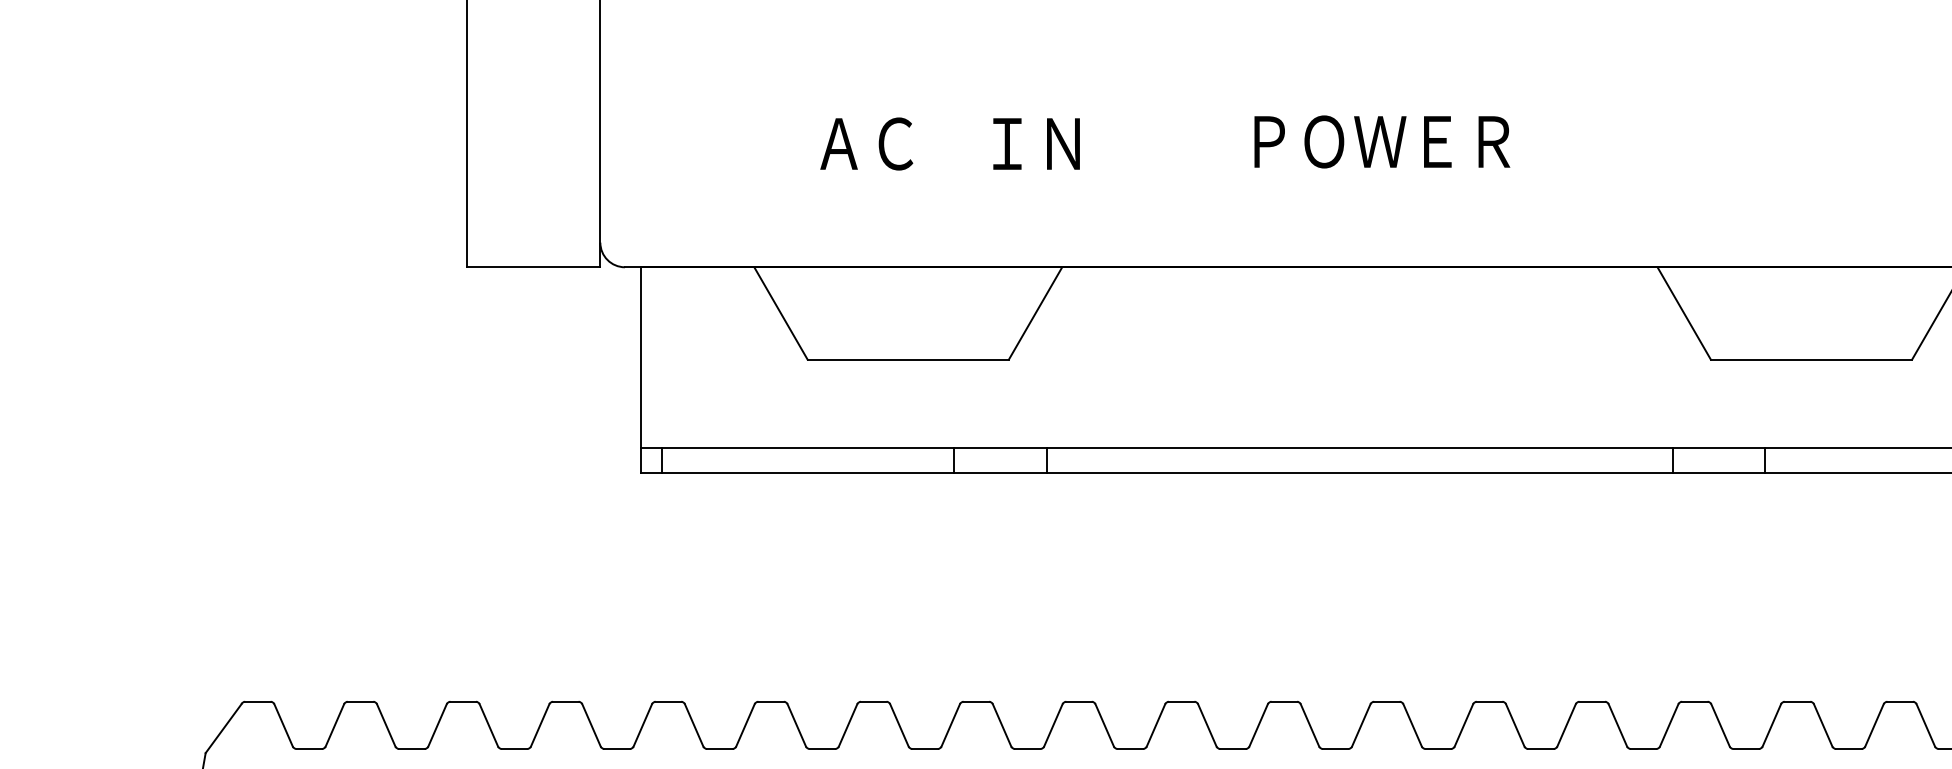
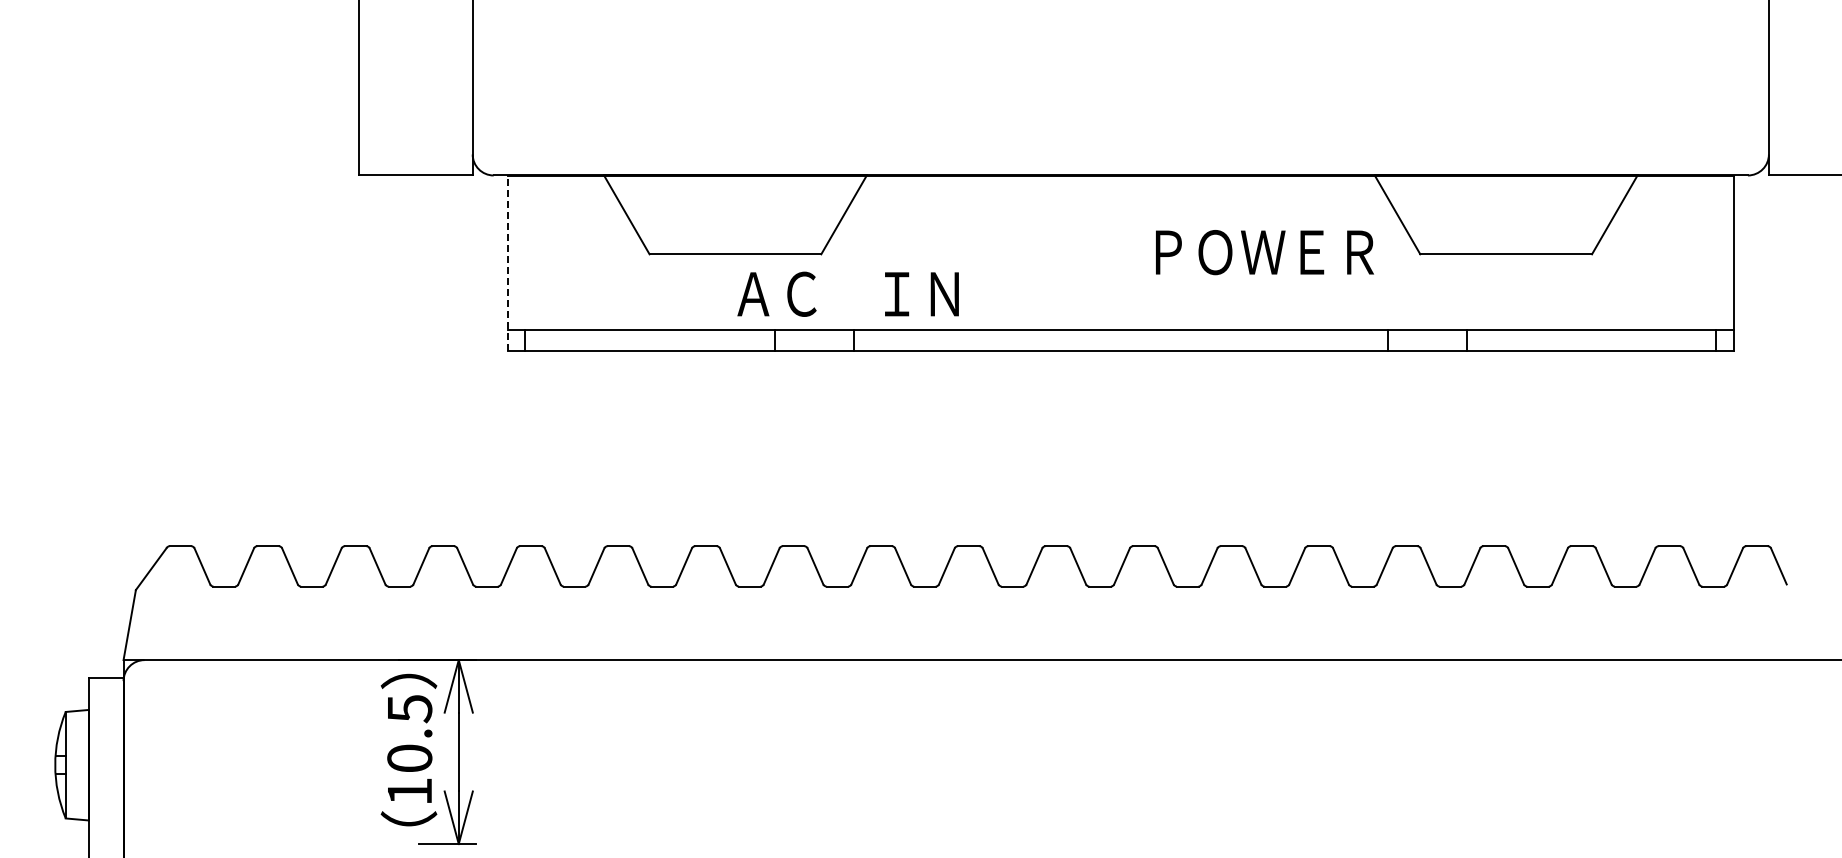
text: (1381, 141) -> (1264, 252), moved
text: (949, 143) -> (847, 293), moved
line: (641, 370) -> (507, 263), solid -> dashed

